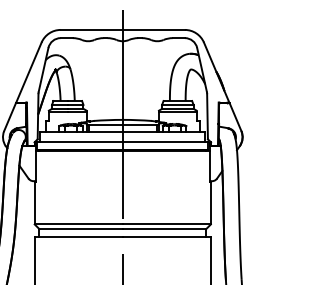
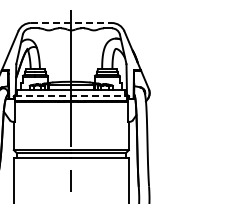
line: (122, 30) -> (71, 23), solid -> dashed
line: (122, 140) -> (71, 95), solid -> dashed

